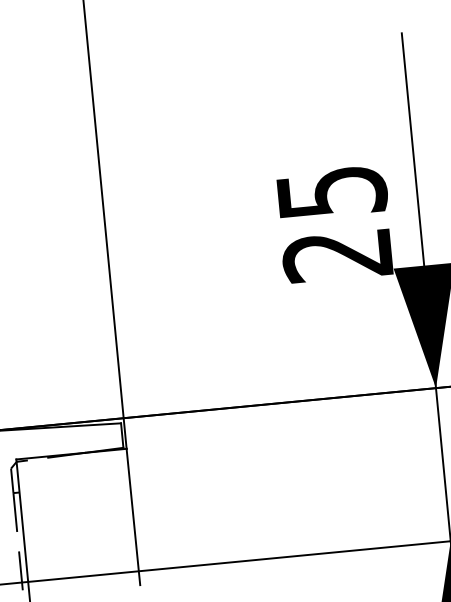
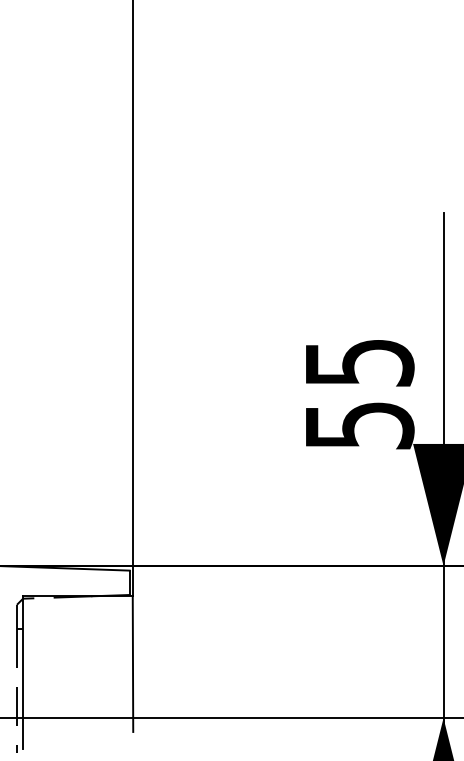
text: (337, 255) -> (359, 425), 25 -> 55

